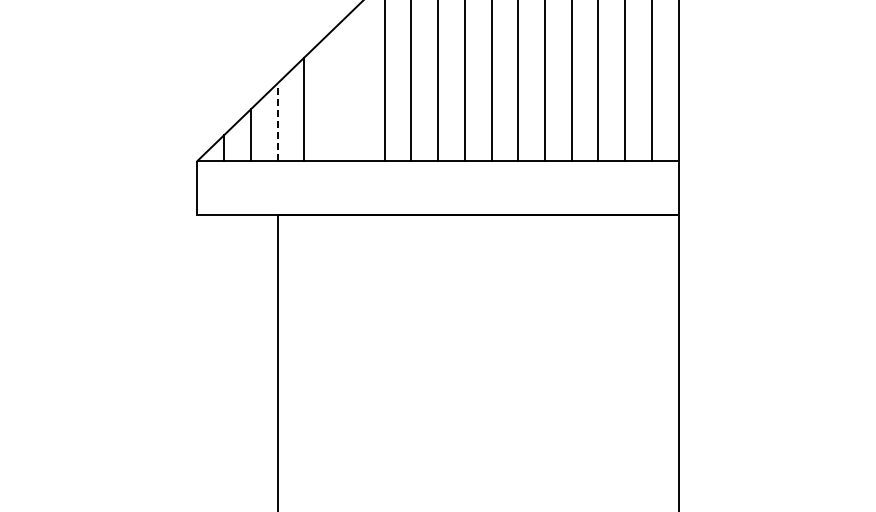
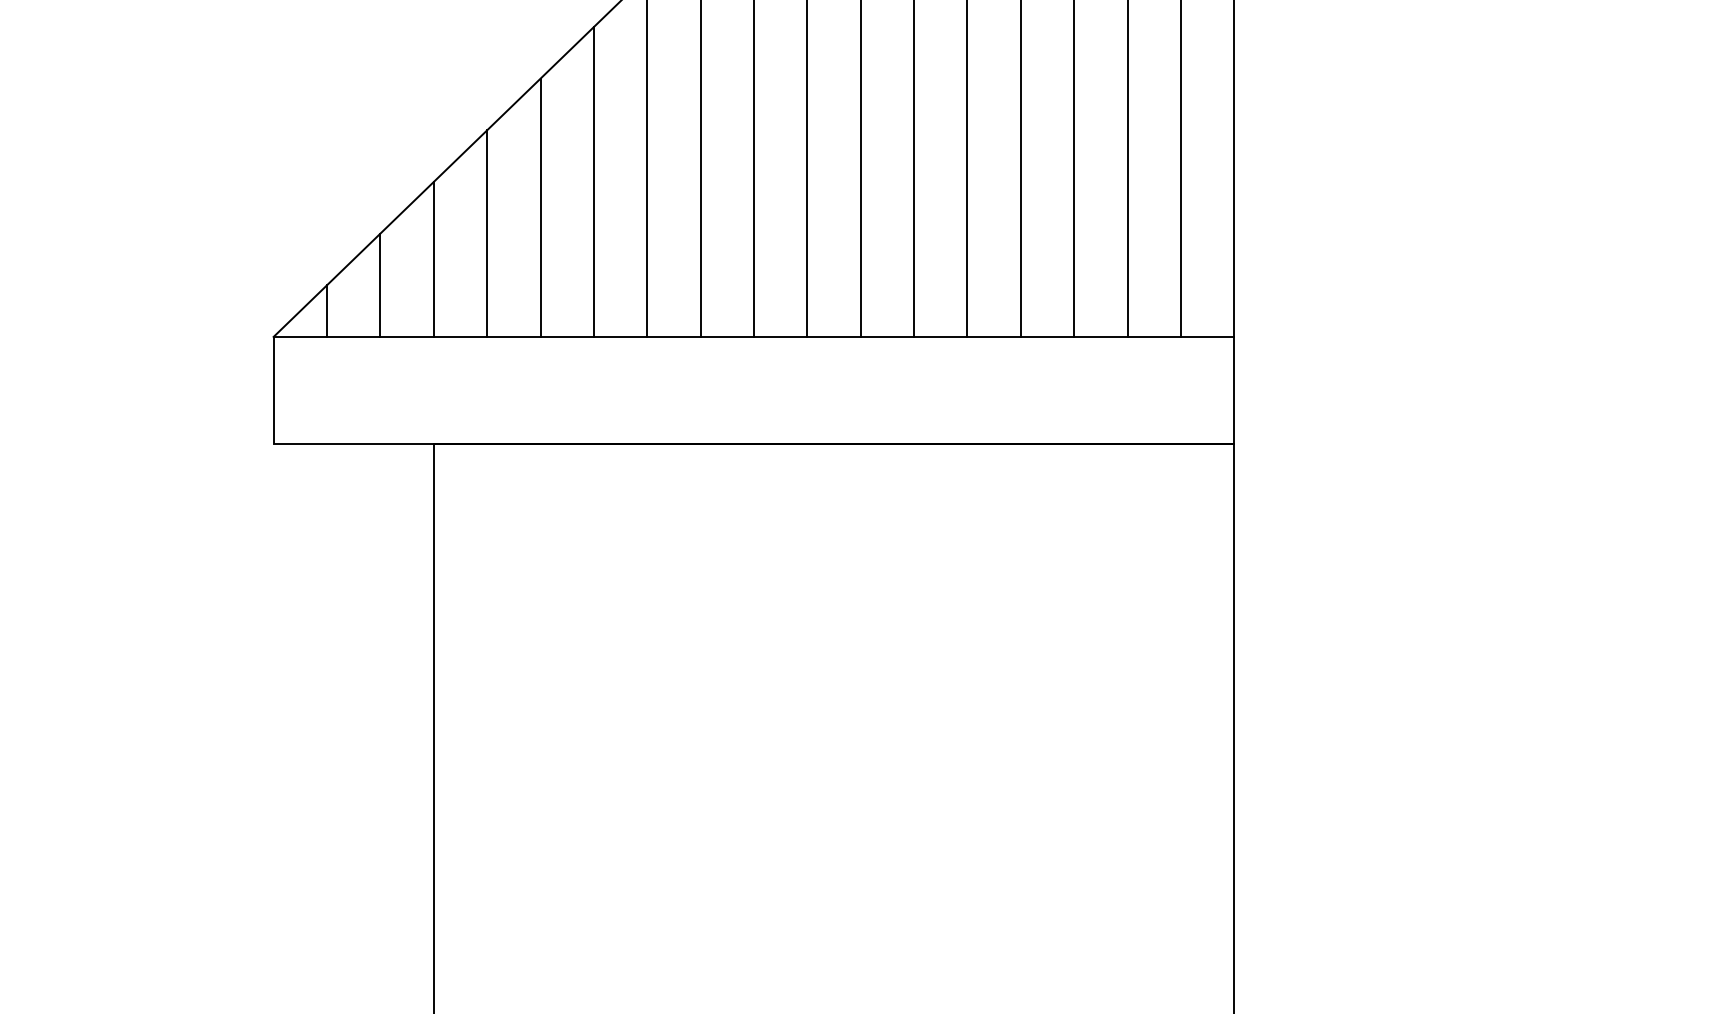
line: (357, 83) -> (593, 181), added
line: (331, 96) -> (541, 207), added
line: (277, 122) -> (433, 259), dashed -> solid

